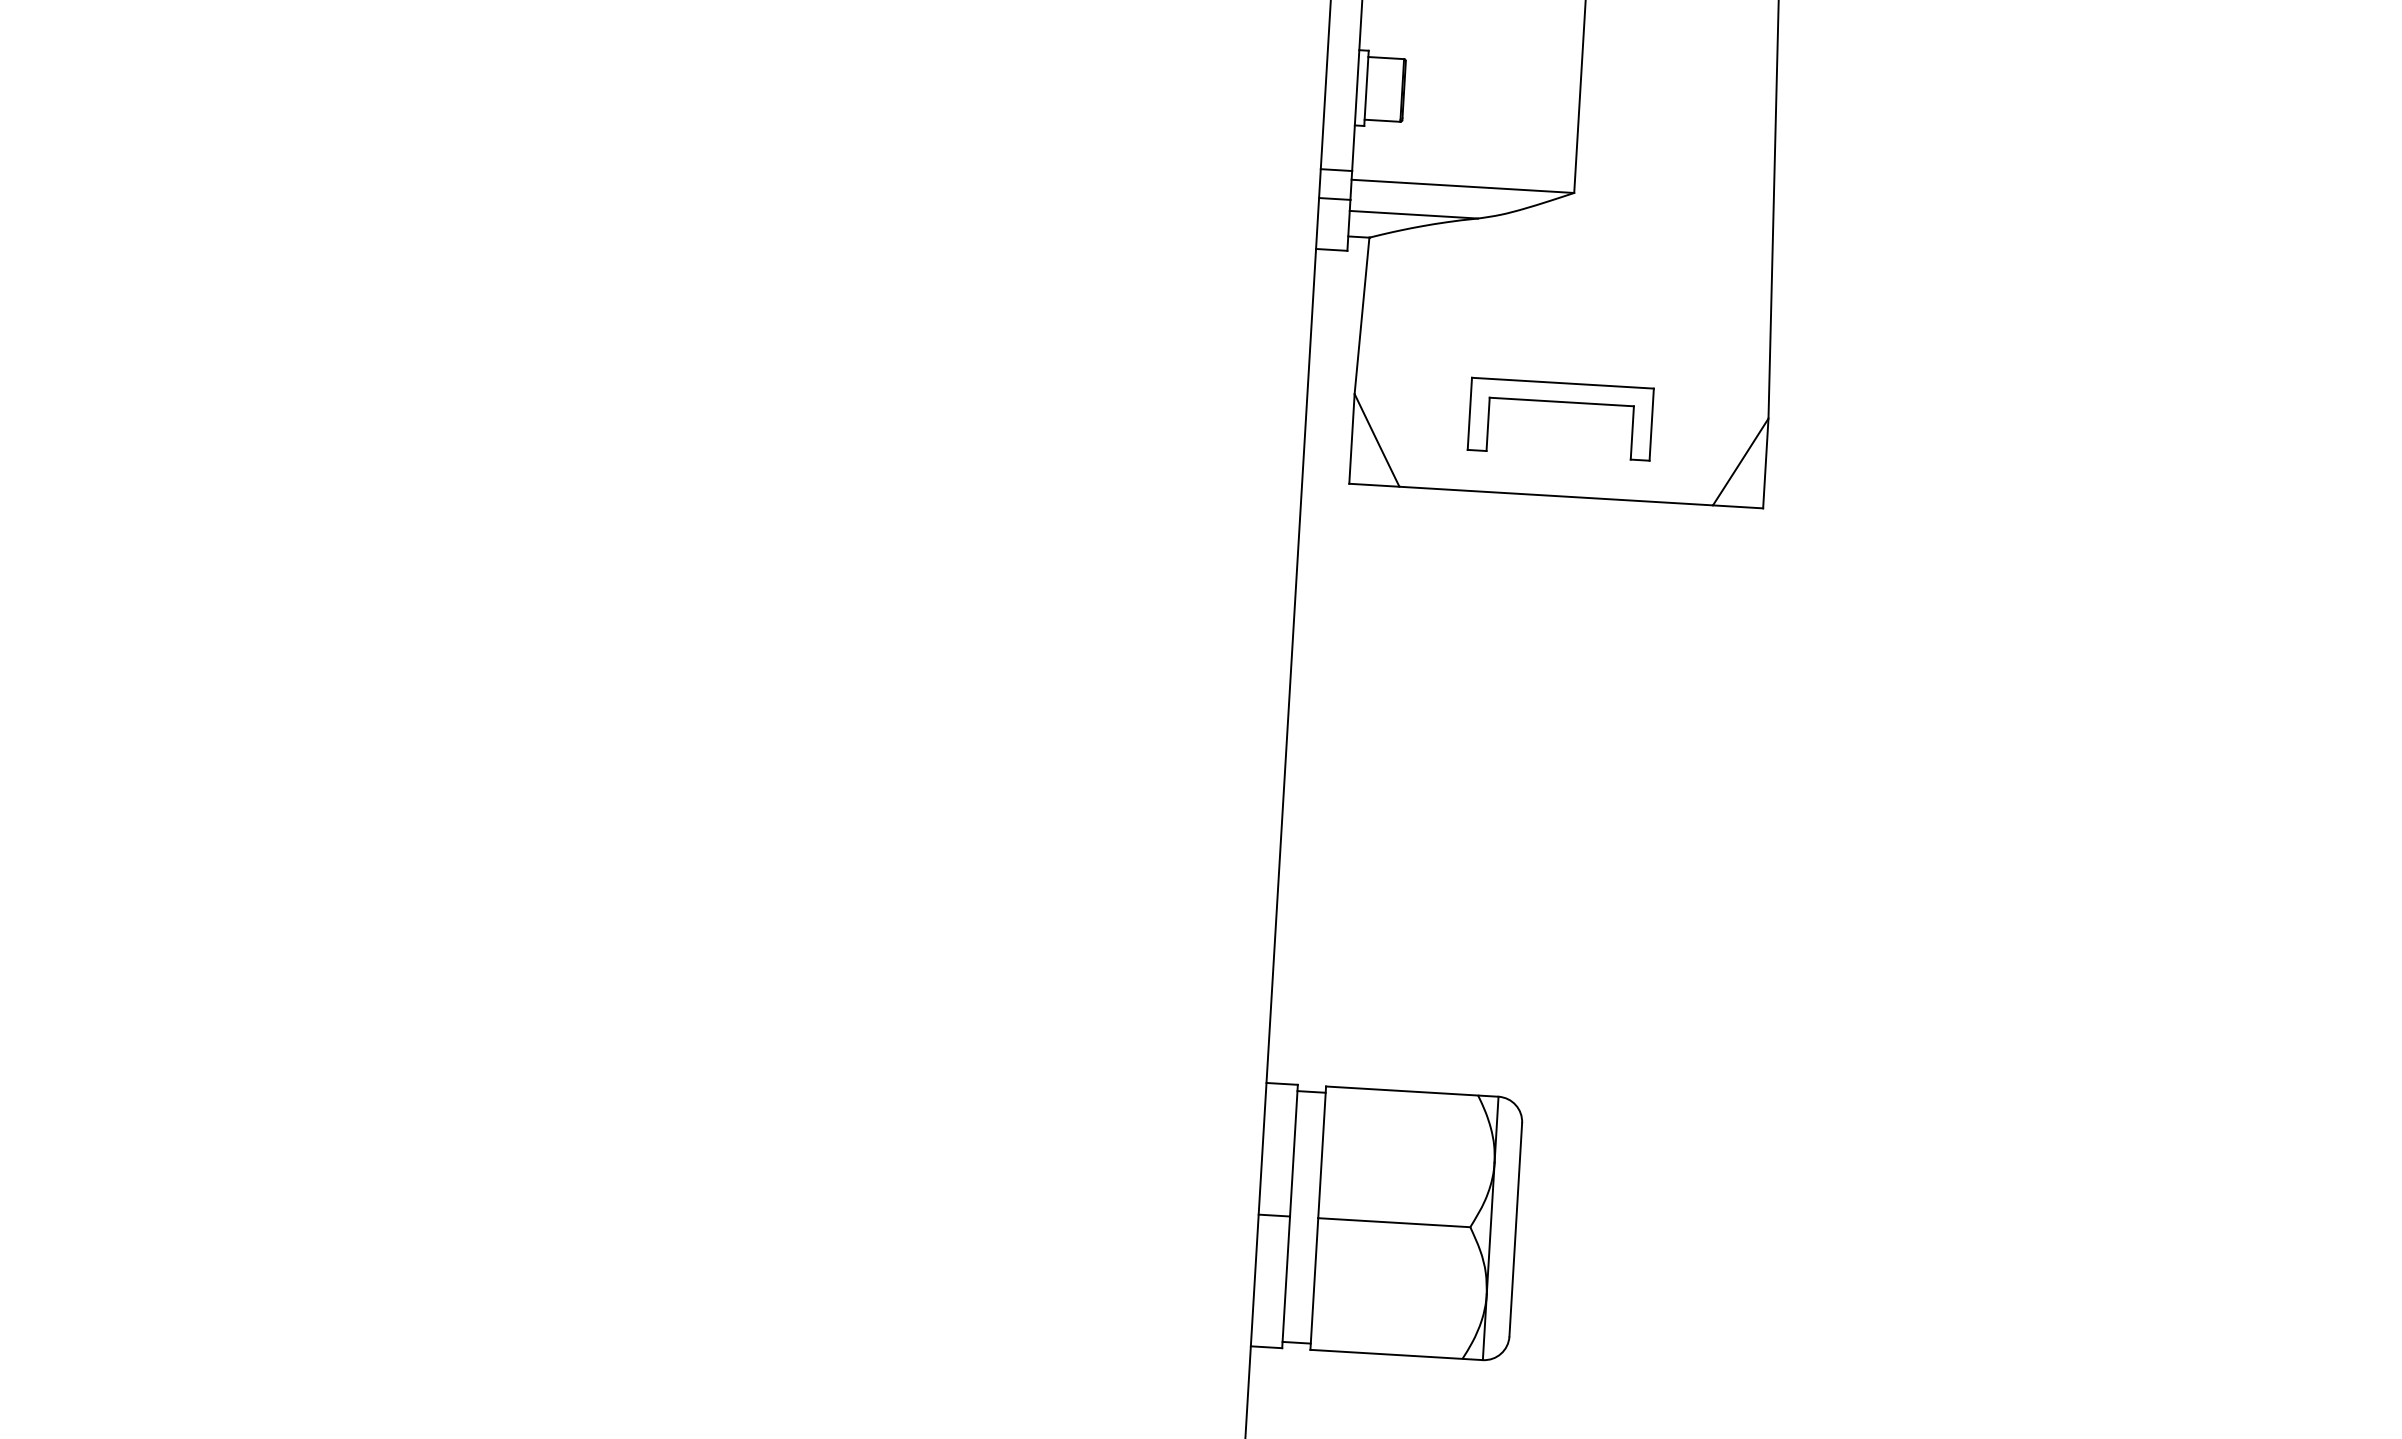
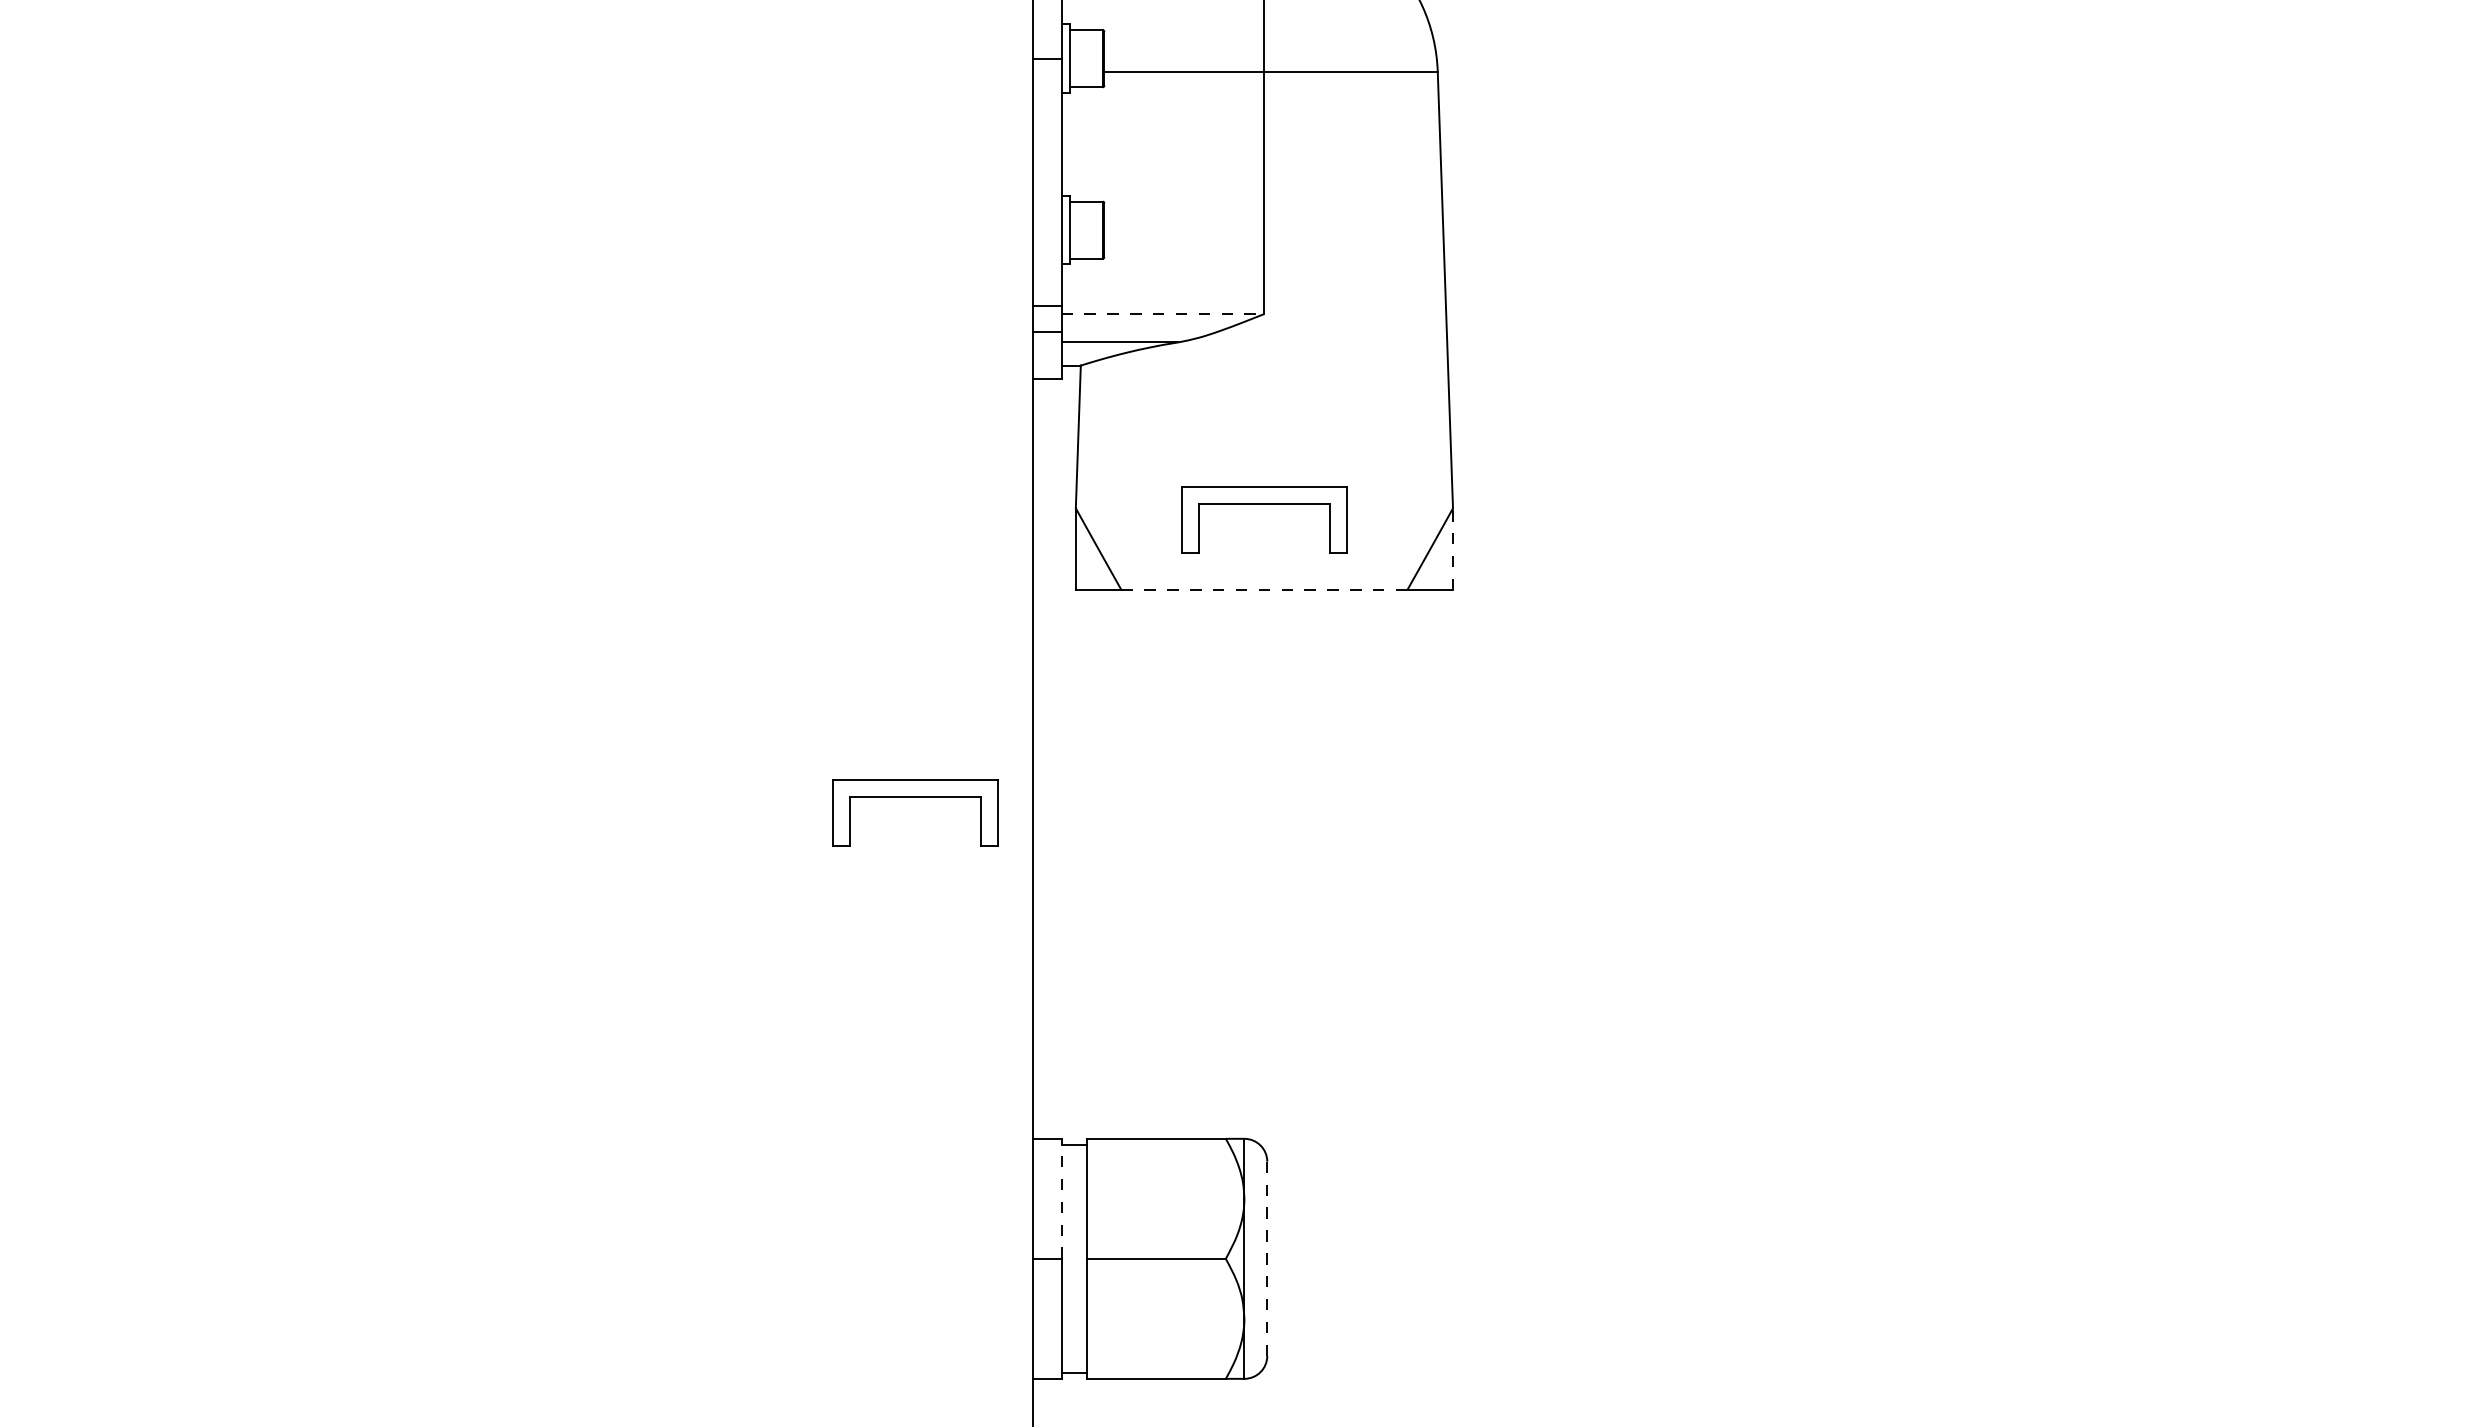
line: (1463, 185) -> (1163, 313), solid -> dashed
line: (1766, 463) -> (1453, 549), solid -> dashed
line: (1556, 496) -> (1264, 590), solid -> dashed
part: (1159, 700) -> (915, 797), added
line: (1293, 1150) -> (1061, 1198), solid -> dashed
line: (1515, 1230) -> (1267, 1259), solid -> dashed

